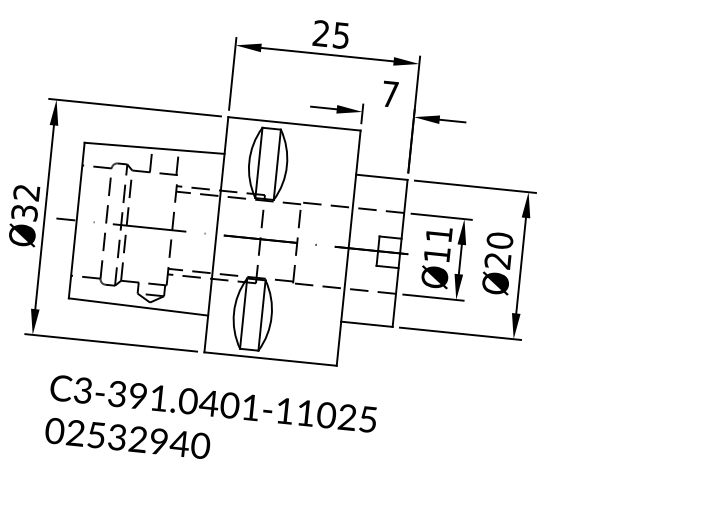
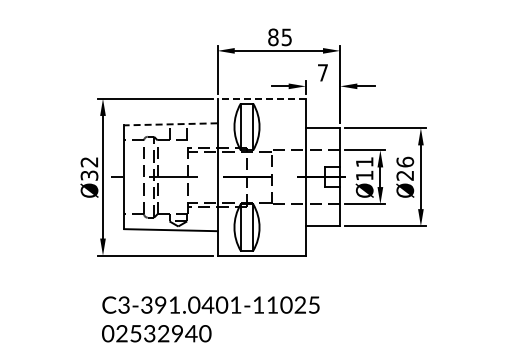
text: (321, 33) -> (273, 37), 25 -> 85
line: (294, 123) -> (261, 98), solid -> dashed
line: (155, 148) -> (171, 124), solid -> dashed
text: (498, 239) -> (404, 161), Ø20 -> Ø26
text: (210, 425) -> (210, 319), moved

